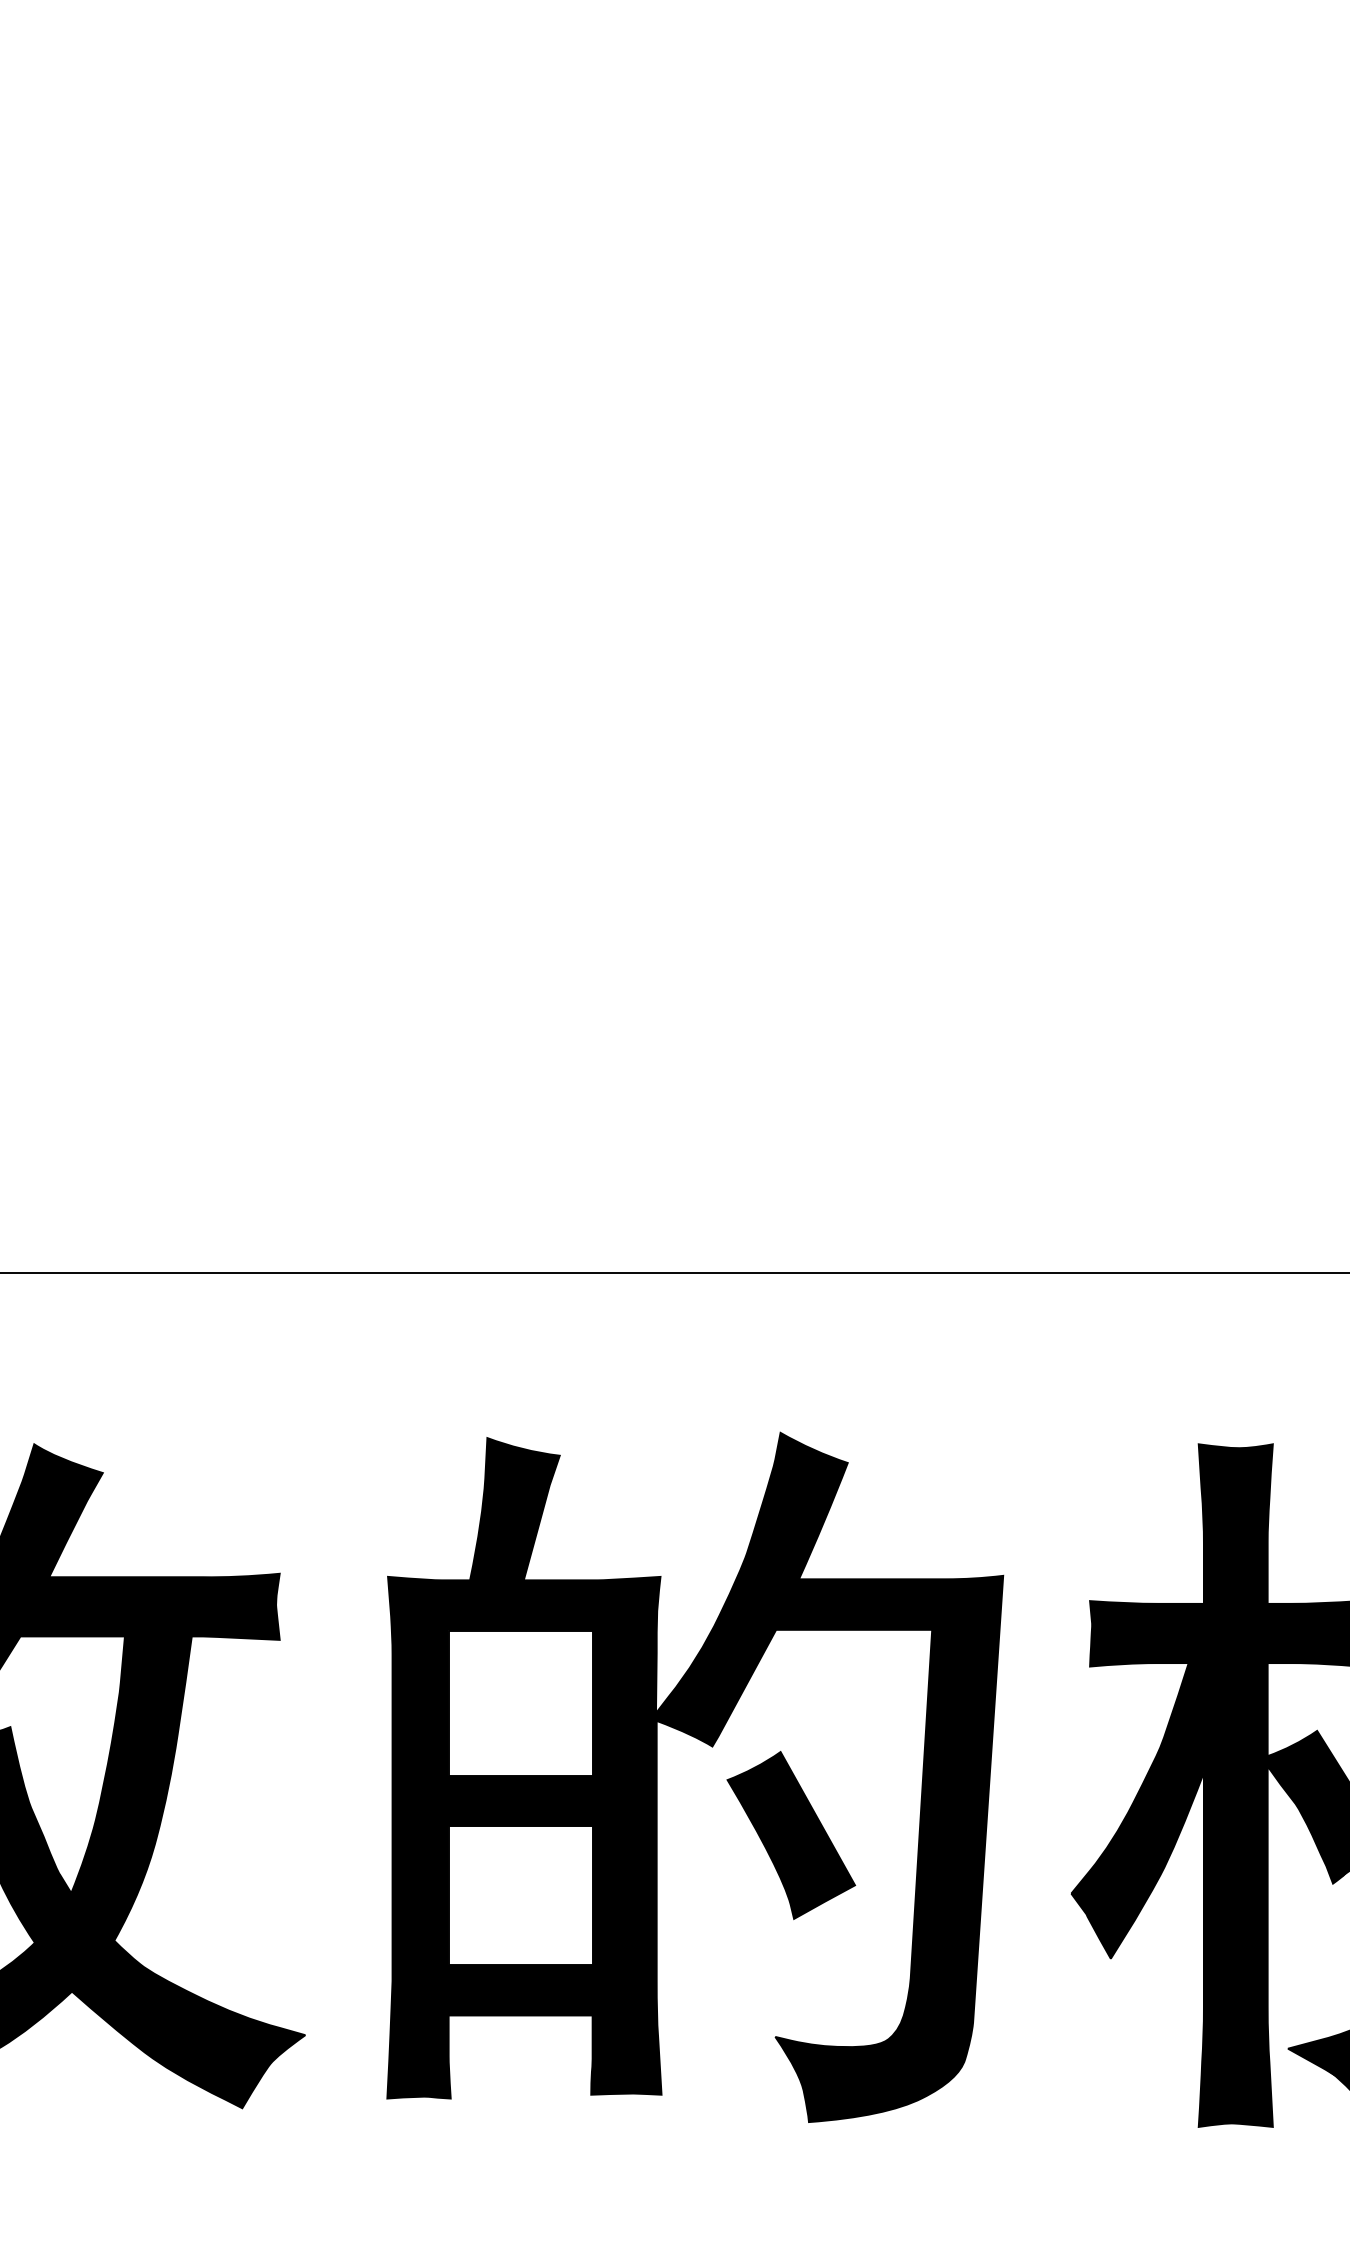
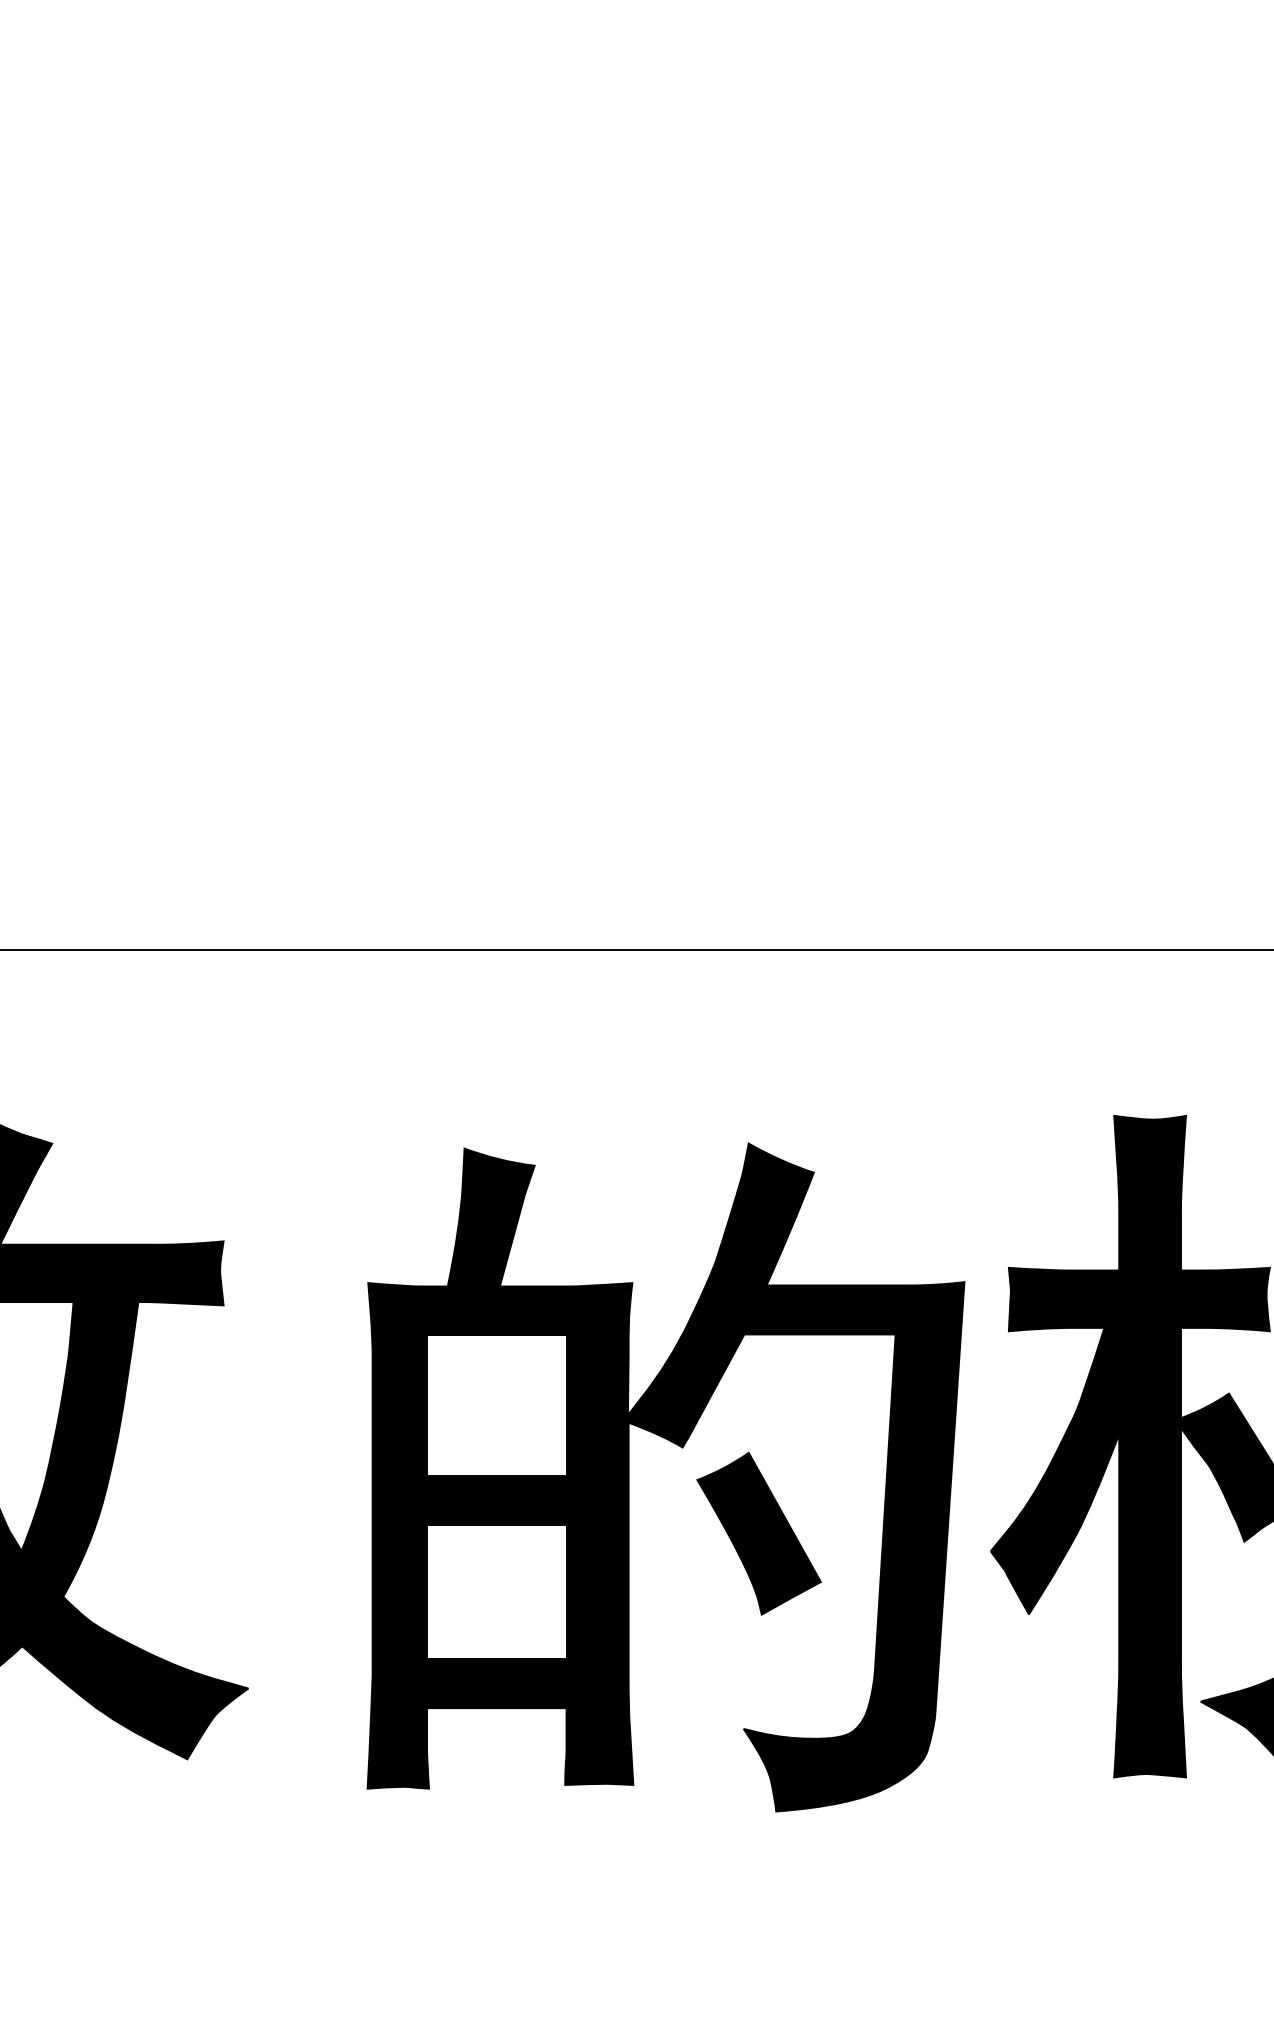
part: (726, 1779) -> (696, 1479), moved

